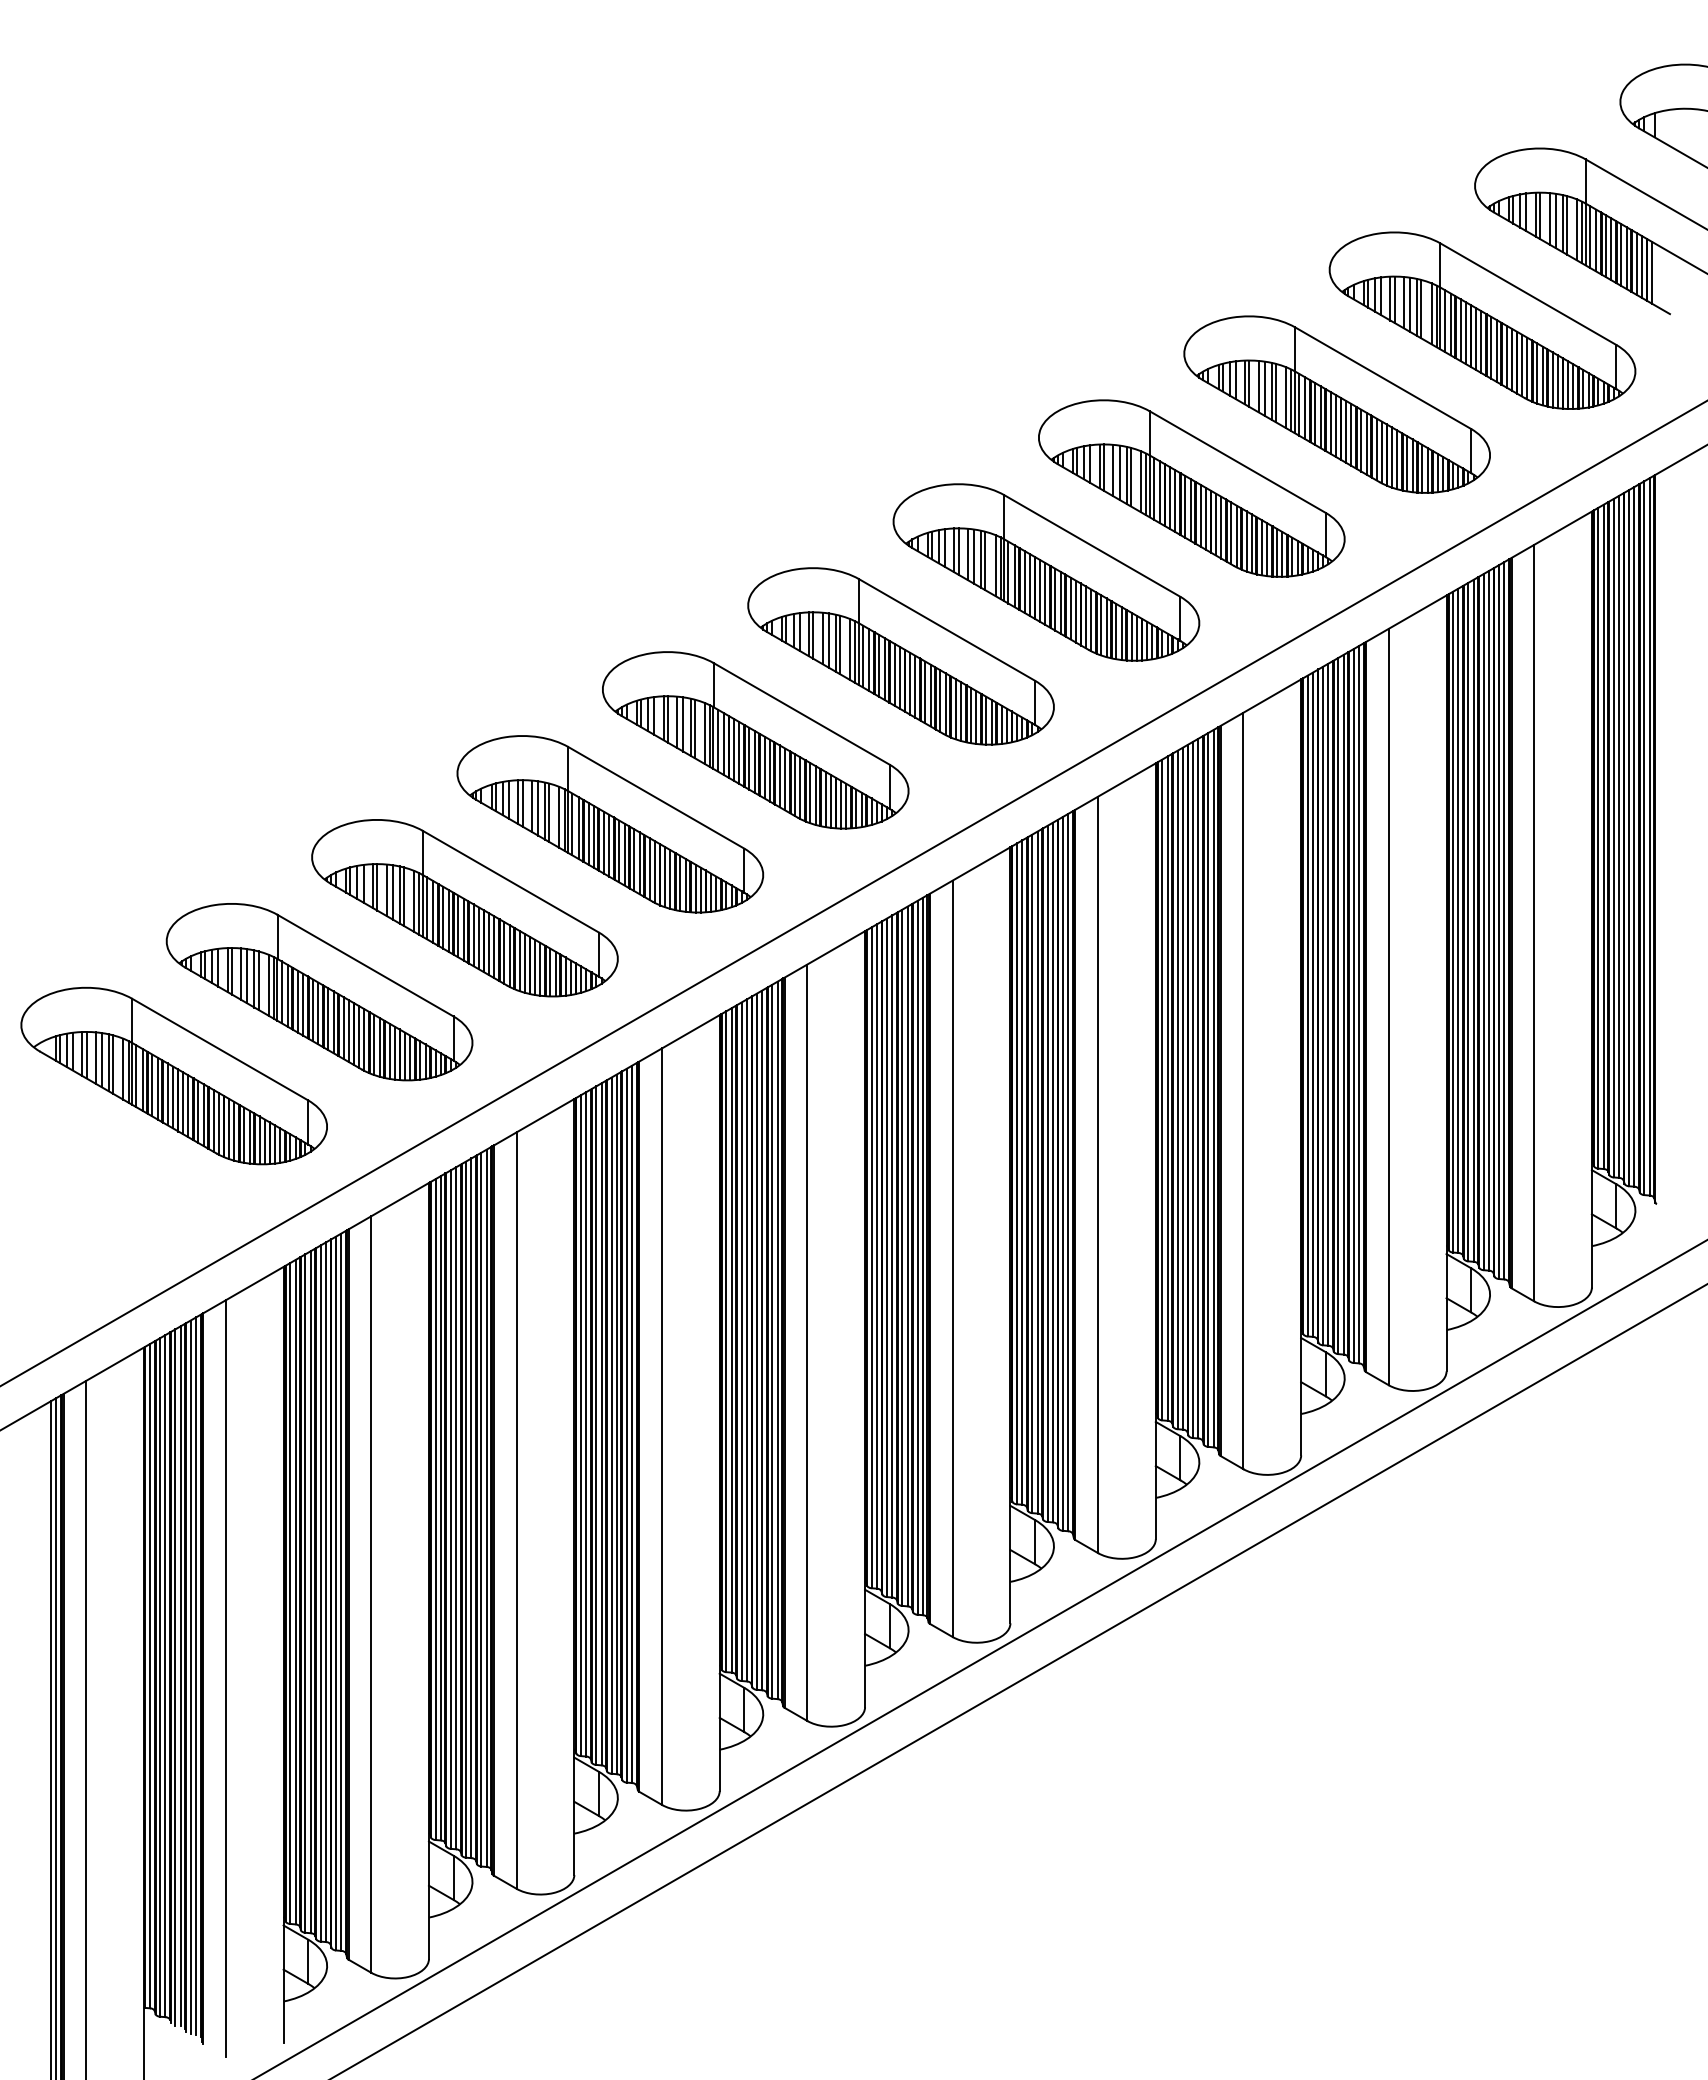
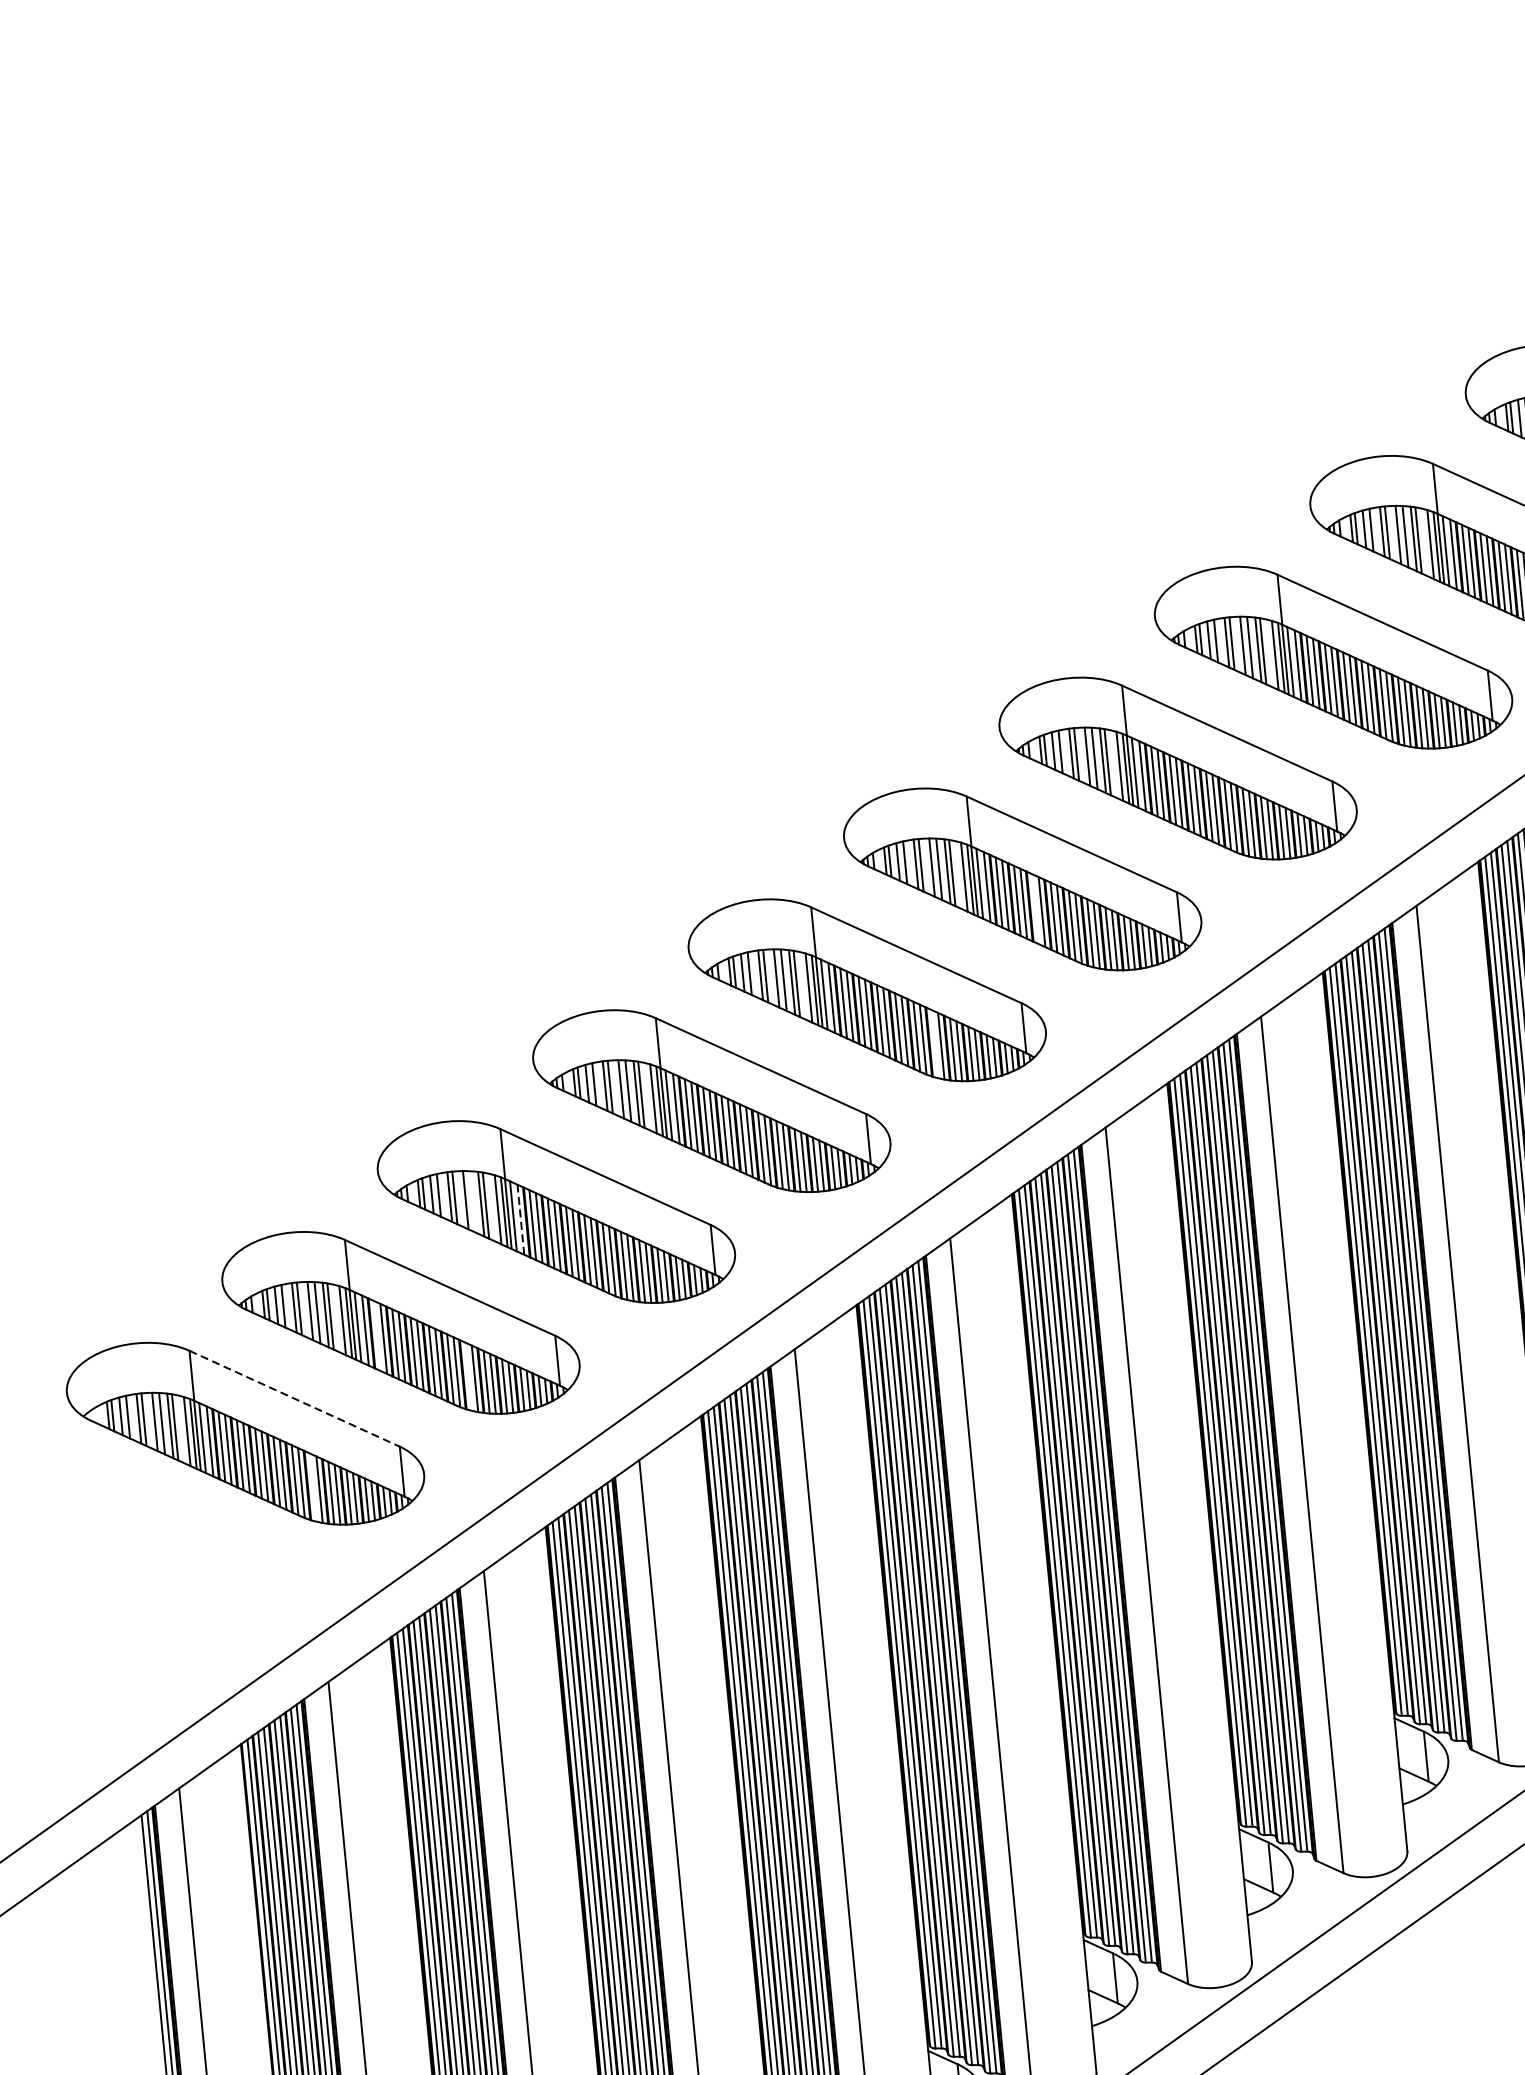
line: (909, 683) -> (1035, 909), removed
line: (810, 793) -> (935, 1044), removed
line: (392, 892) -> (472, 1202), removed
line: (433, 911) -> (521, 1219), solid -> dashed
line: (297, 1001) -> (376, 1335), removed
line: (374, 1044) -> (468, 1376), removed
line: (220, 1049) -> (295, 1398), solid -> dashed
line: (228, 1128) -> (312, 1487), removed

